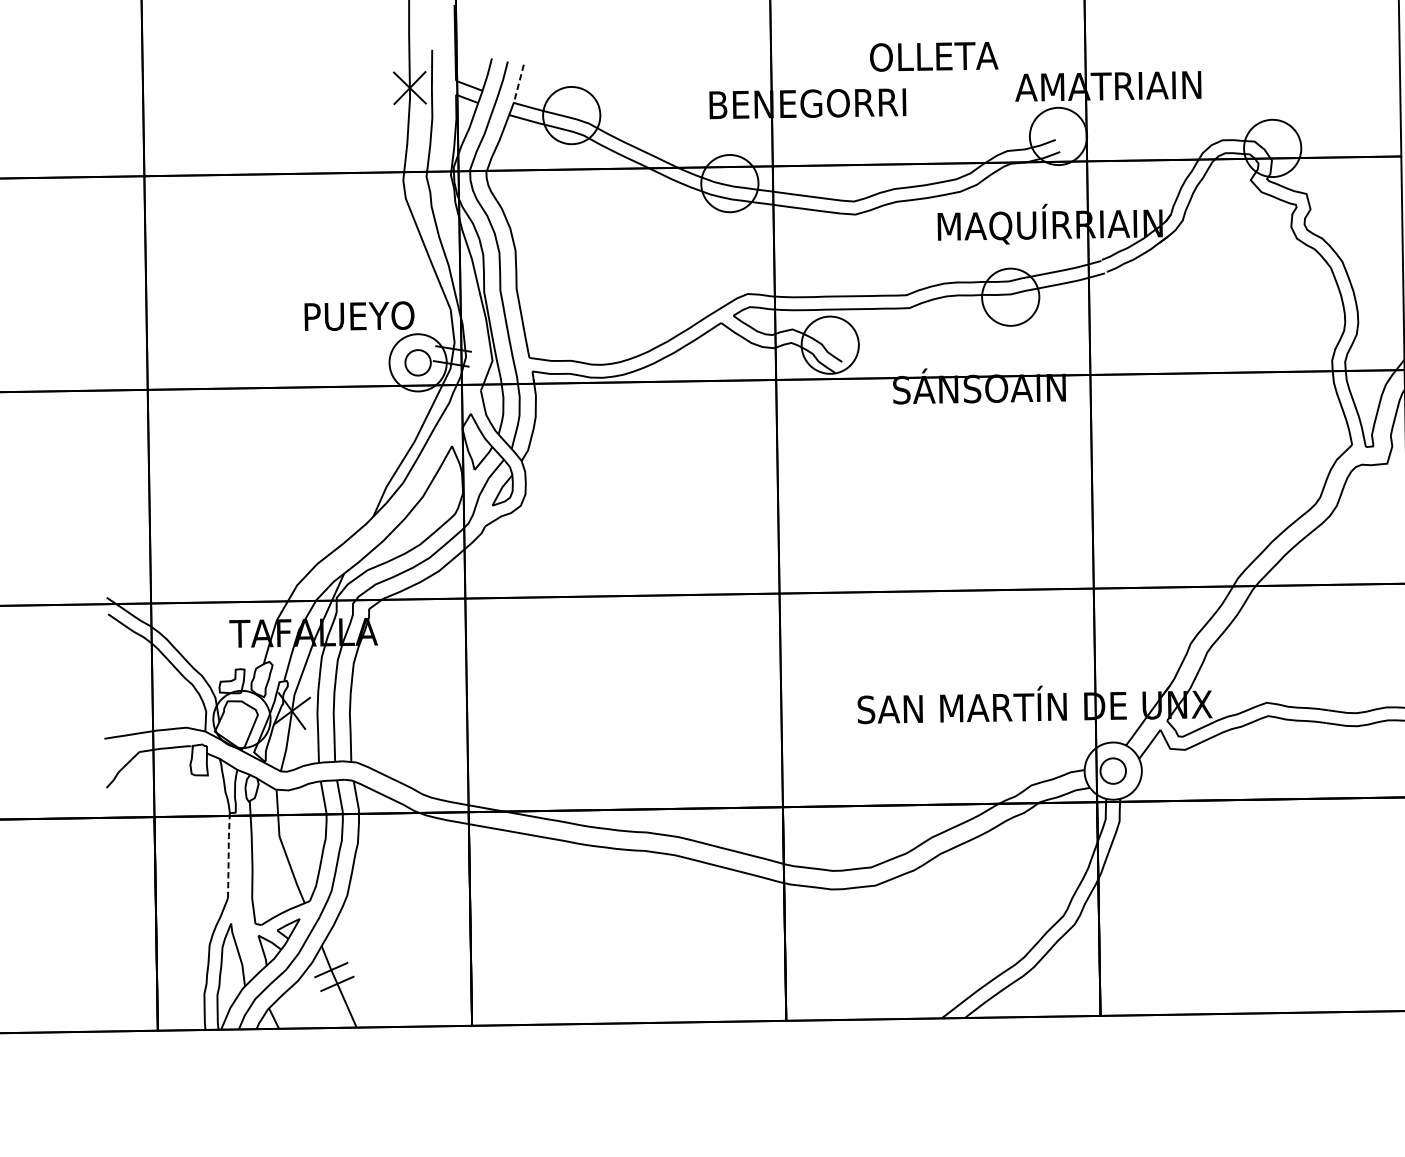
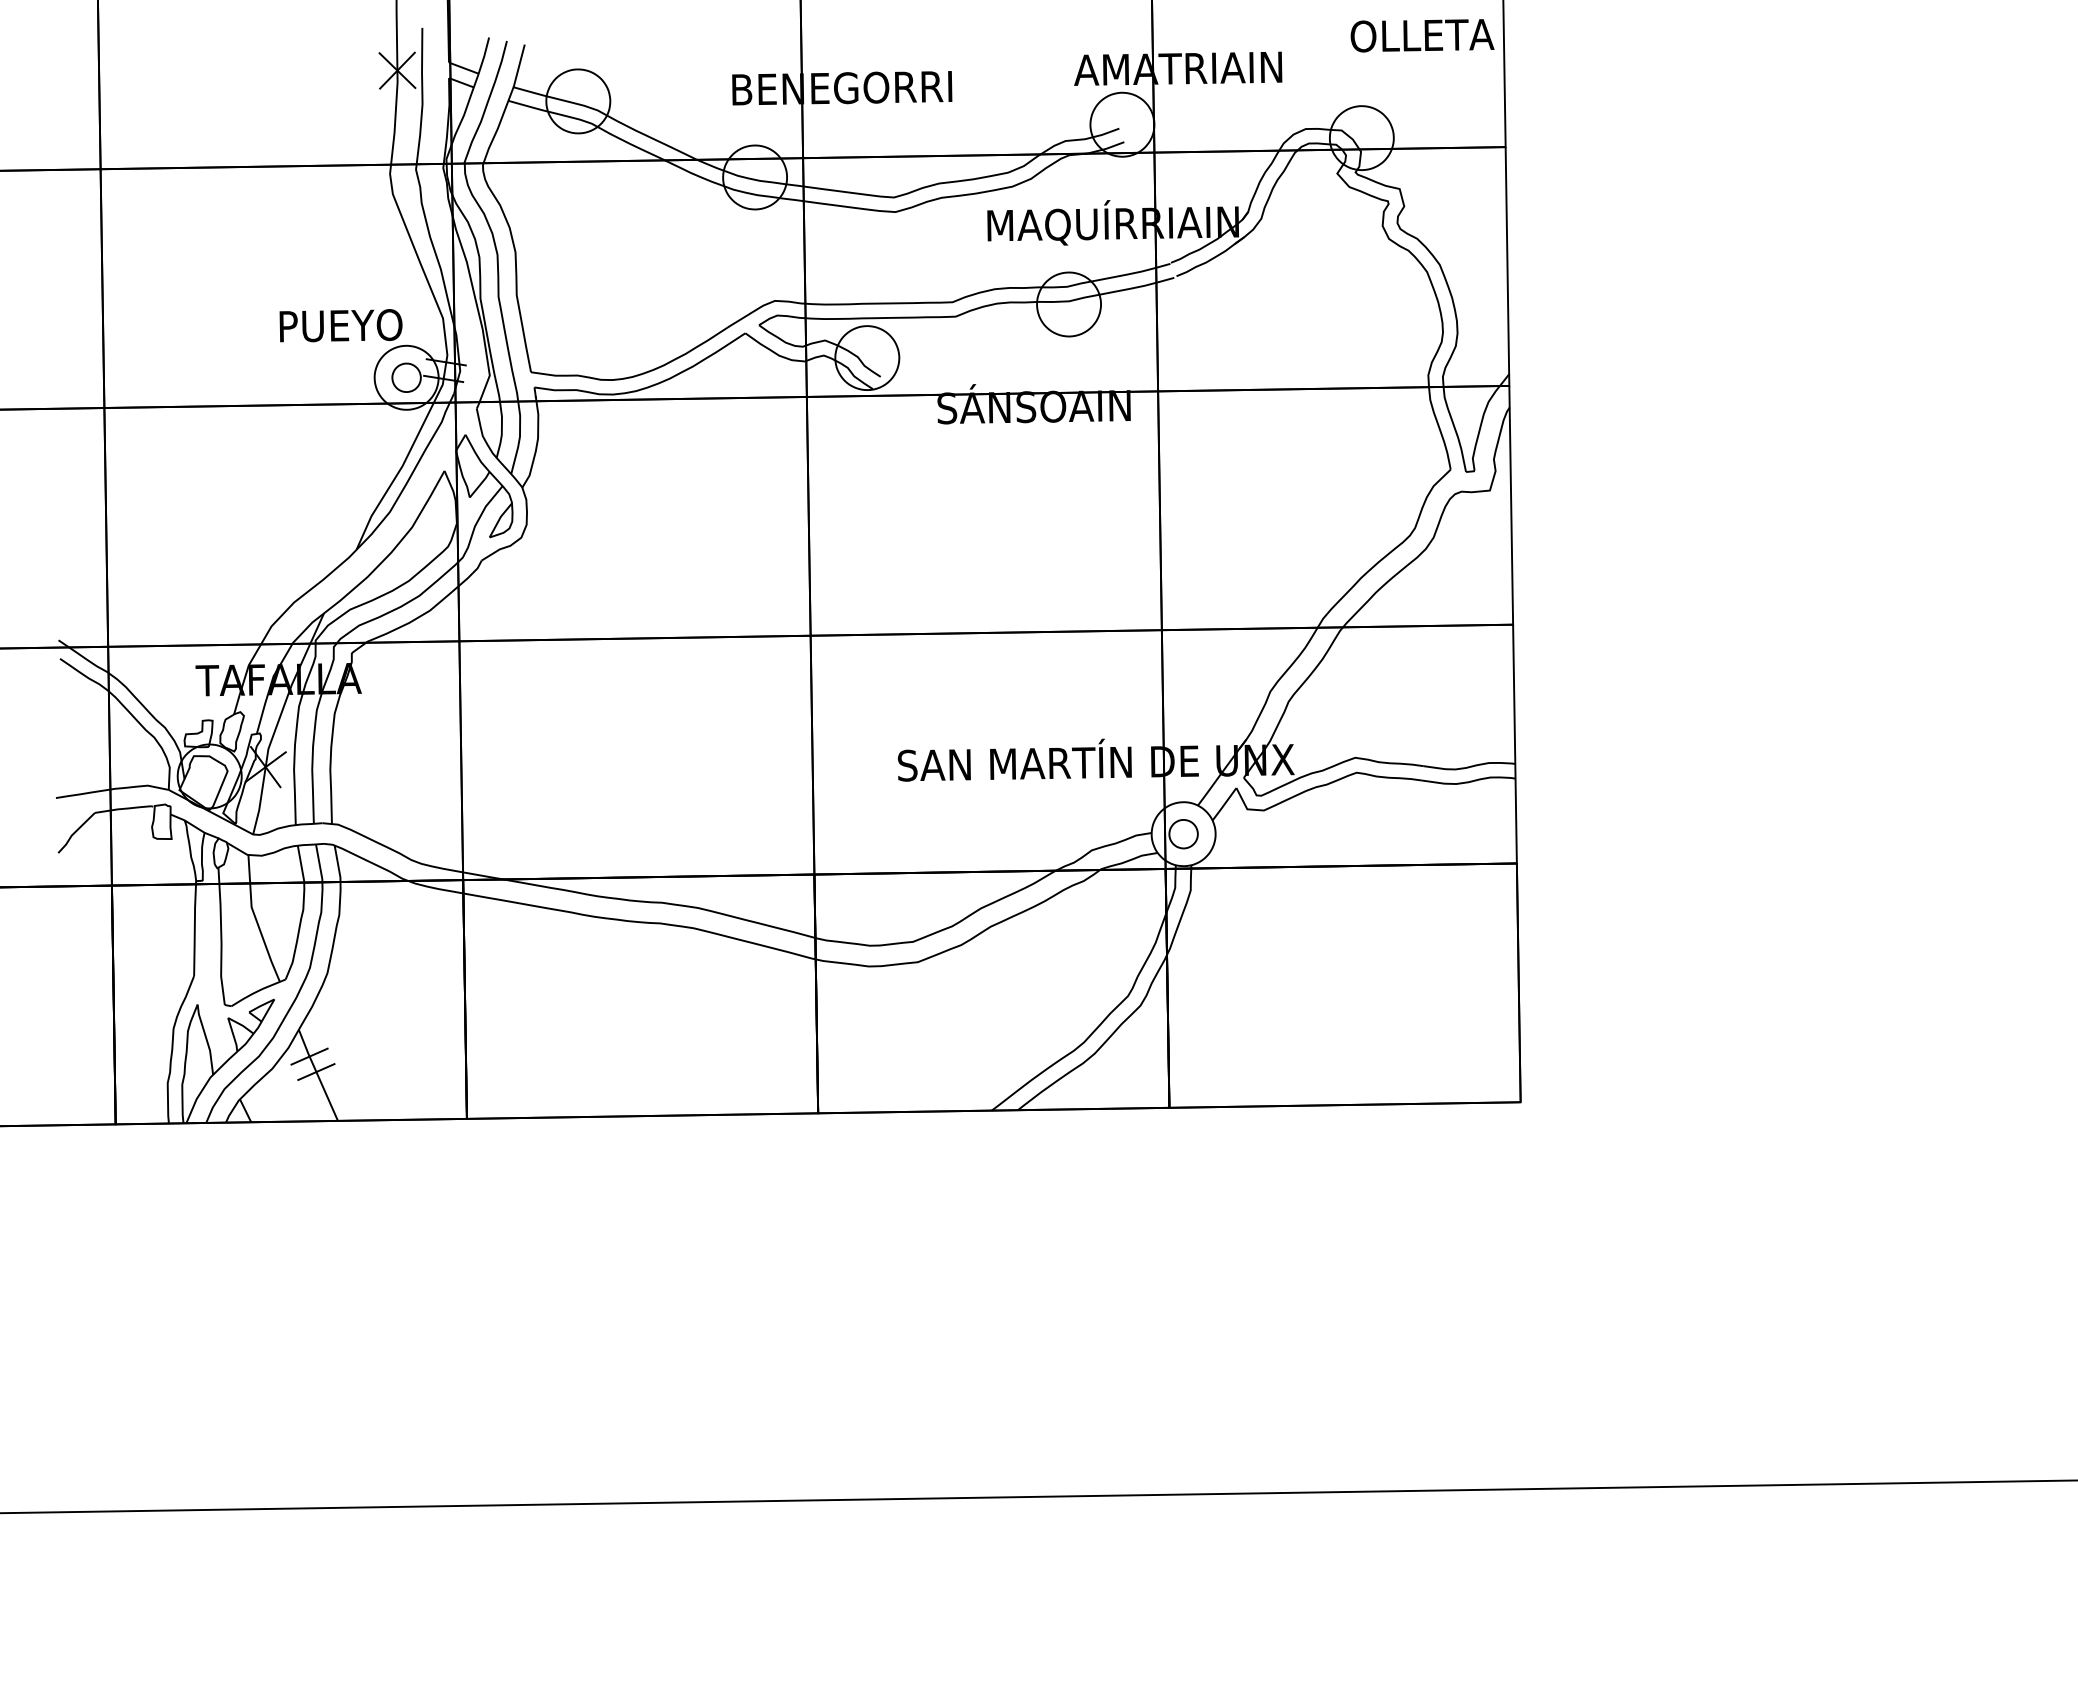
text: (934, 56) -> (1422, 35), moved
line: (519, 84) -> (519, 66), dashed -> solid
line: (228, 856) -> (194, 929), dashed -> solid

